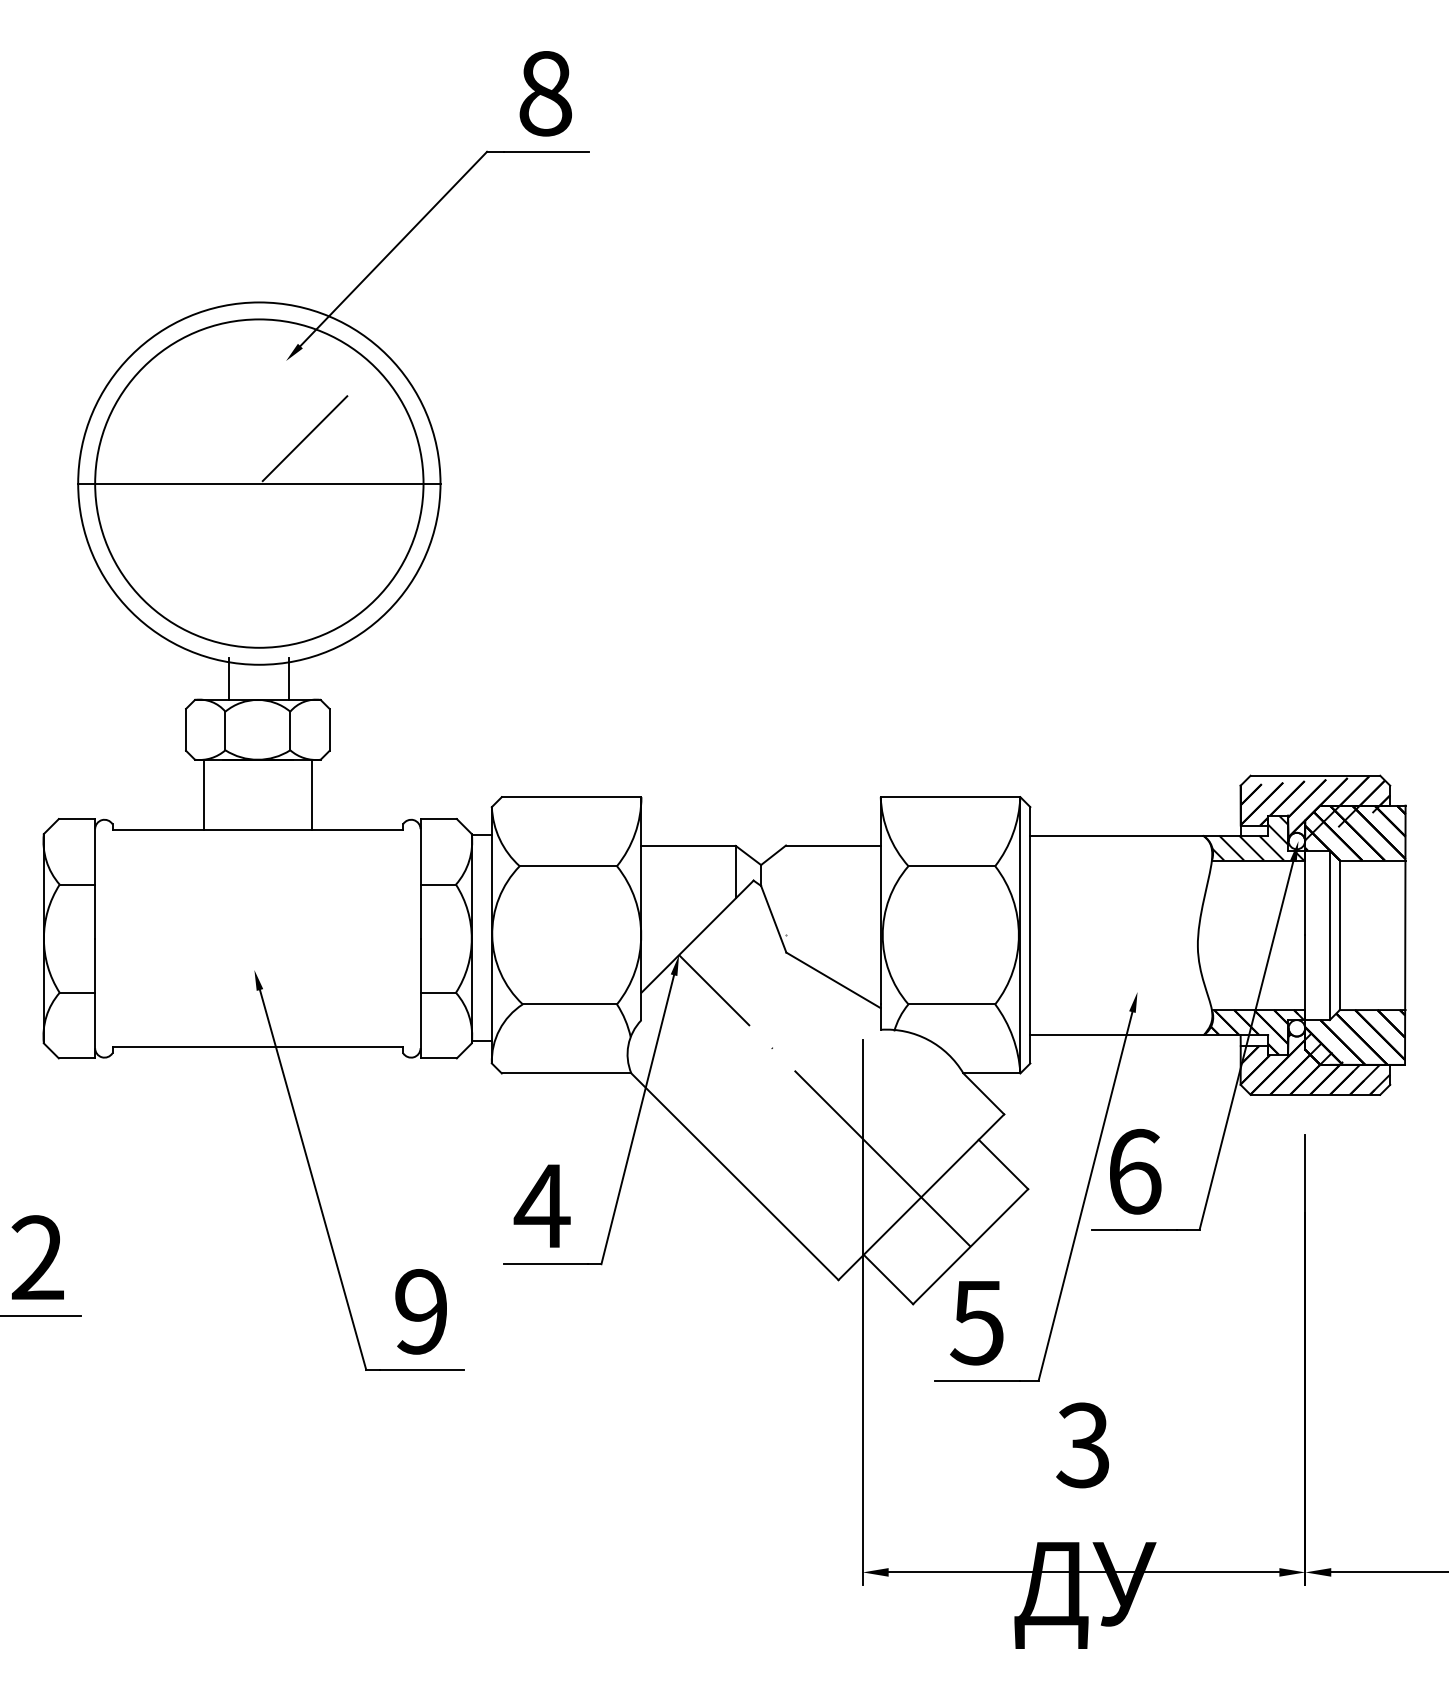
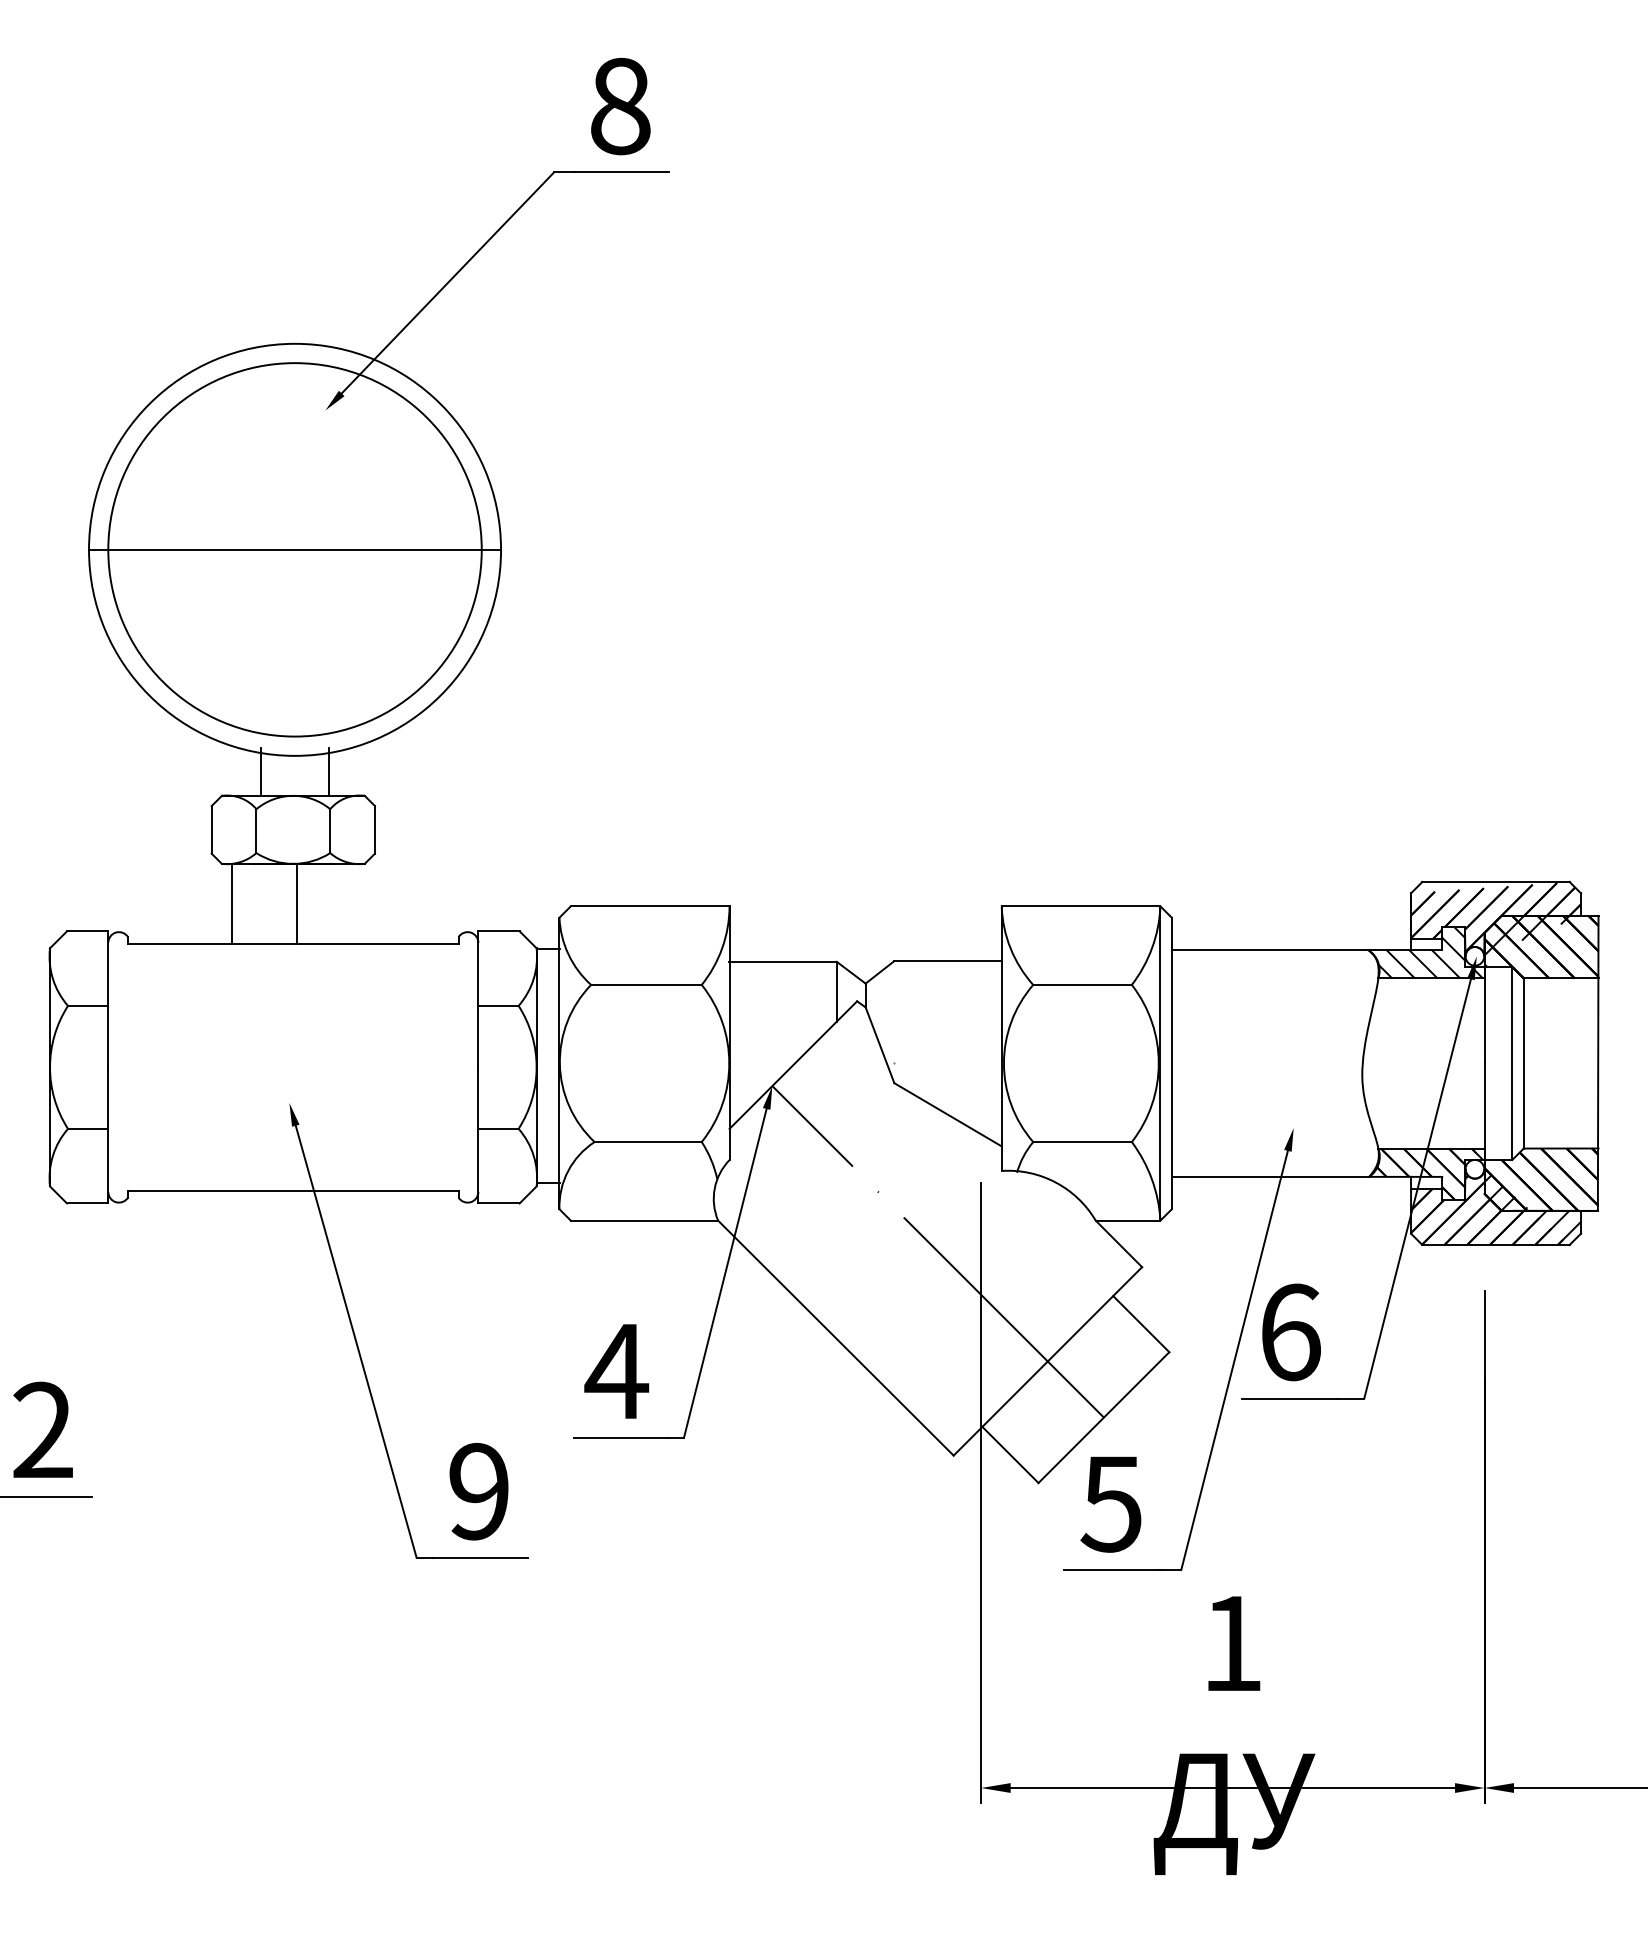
line: (304, 438) -> (346, 498), removed
line: (311, 794) -> (296, 903), moved
text: (1082, 1445) -> (1231, 1643), 3 -> 1

